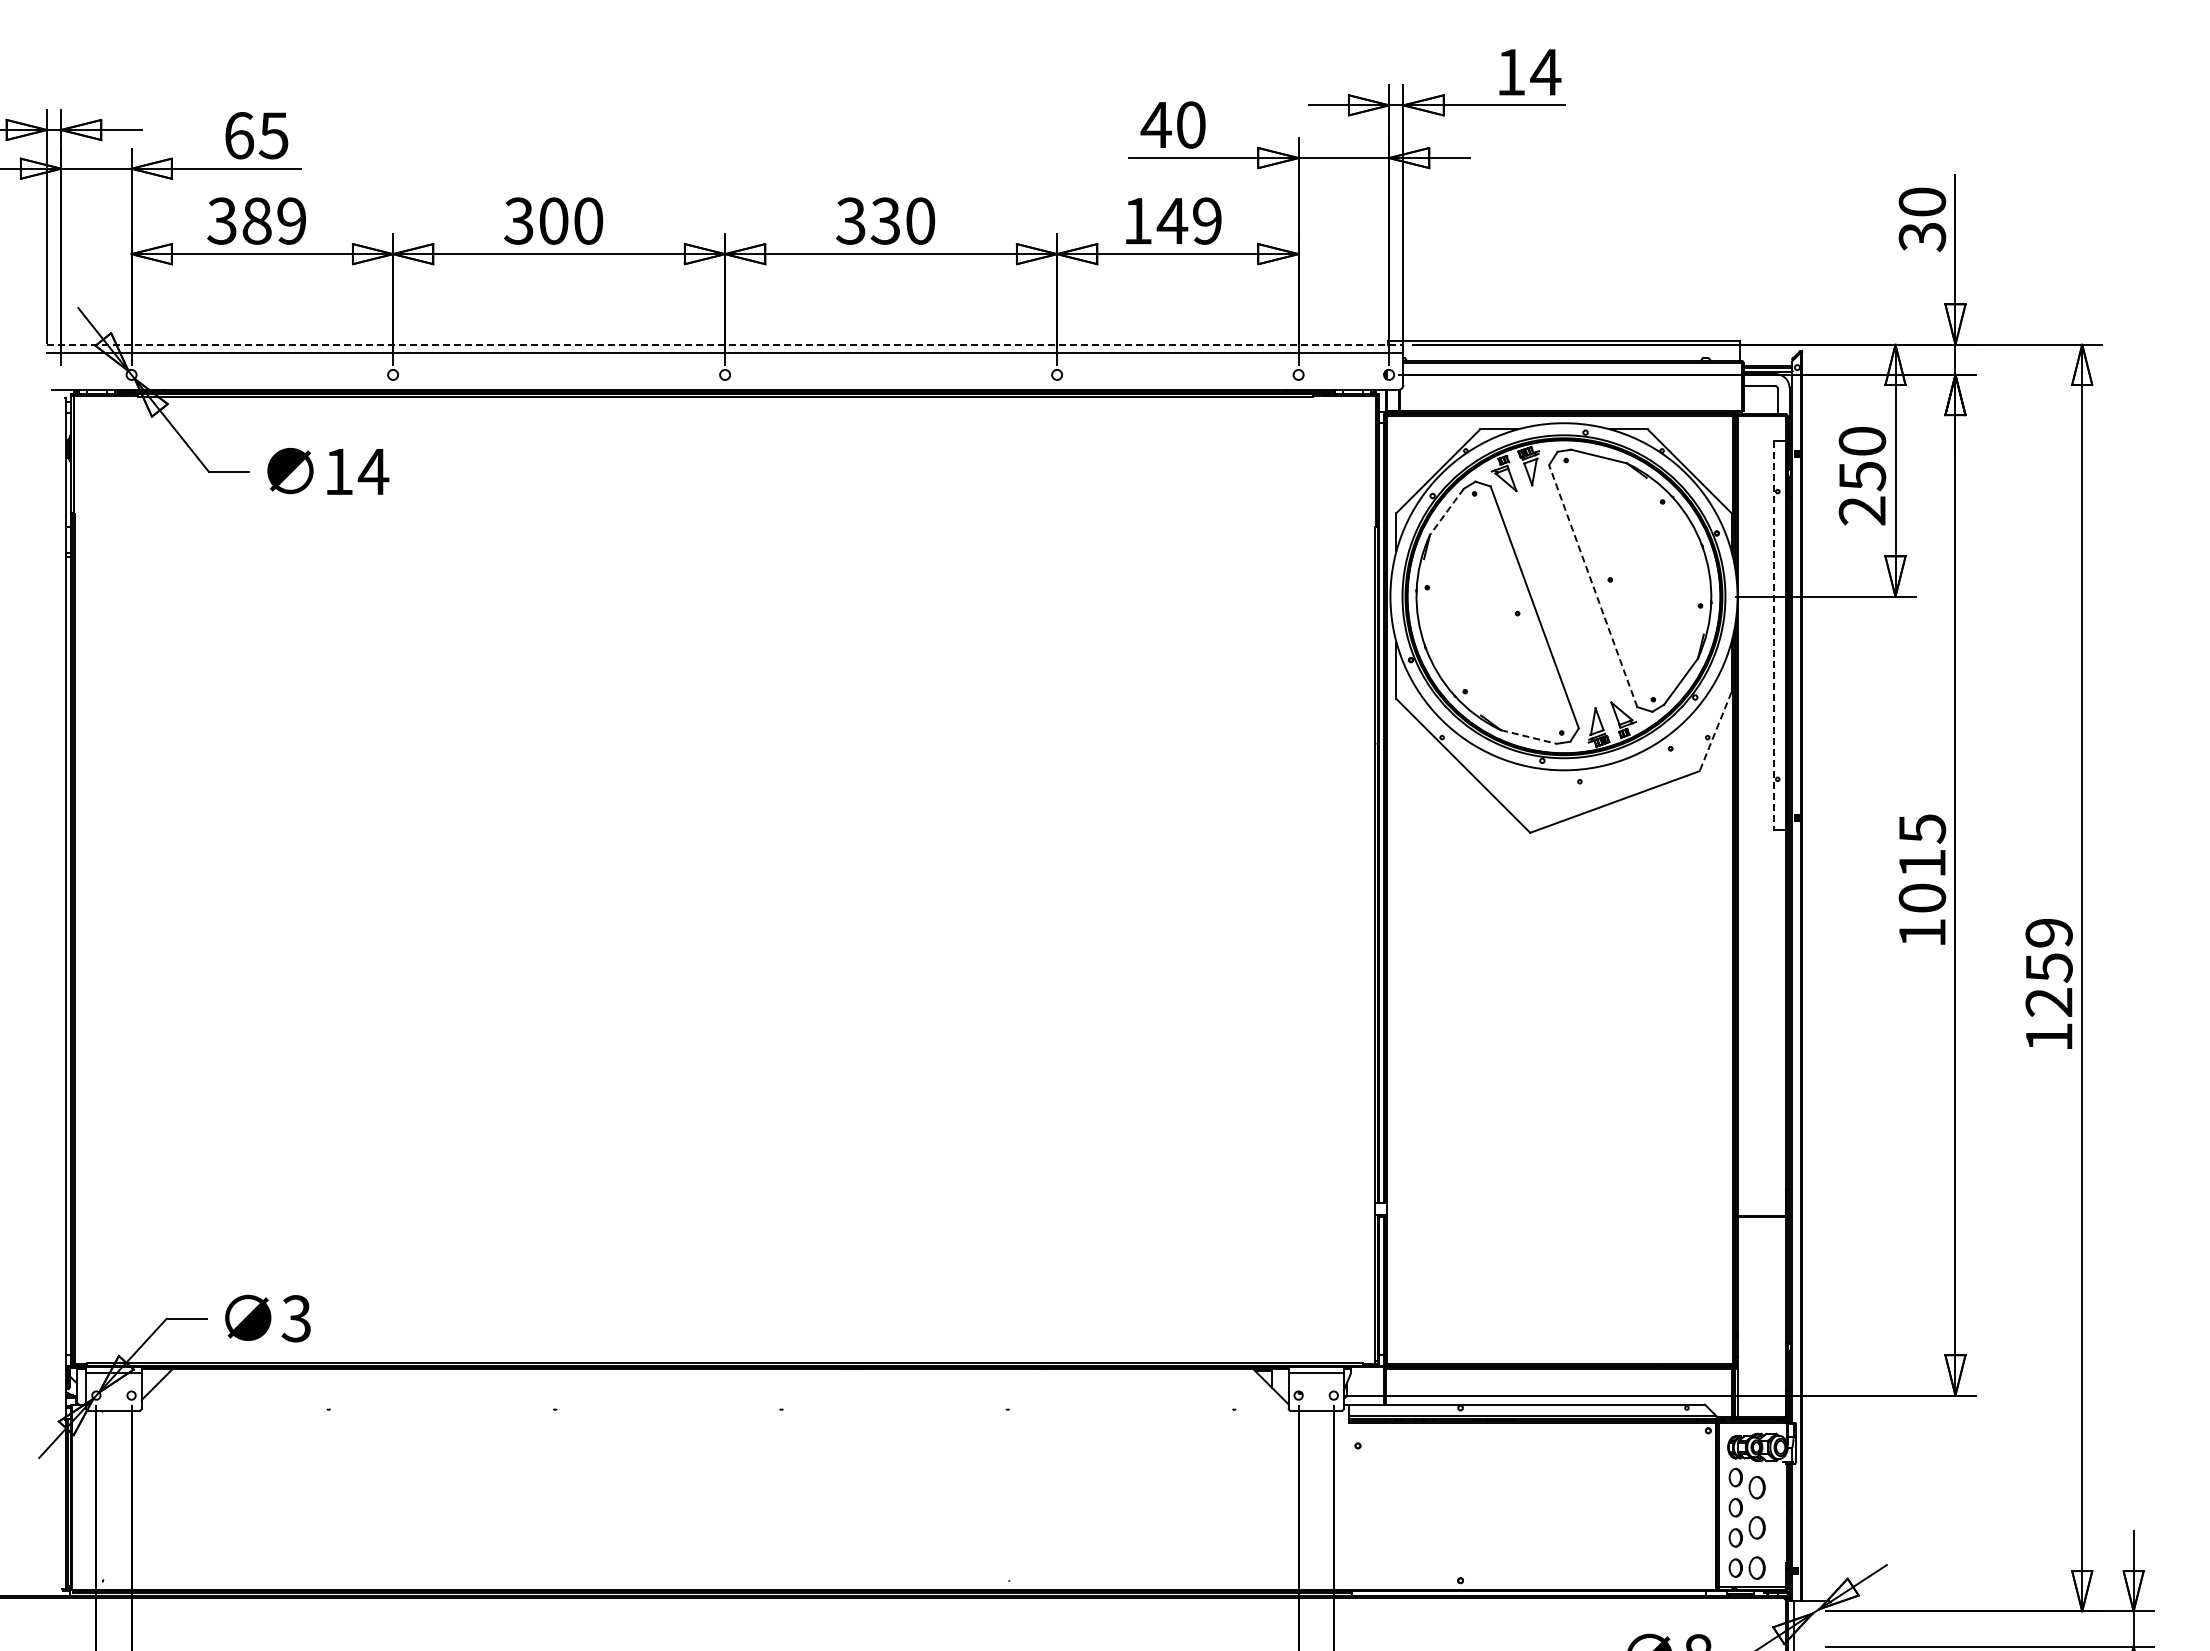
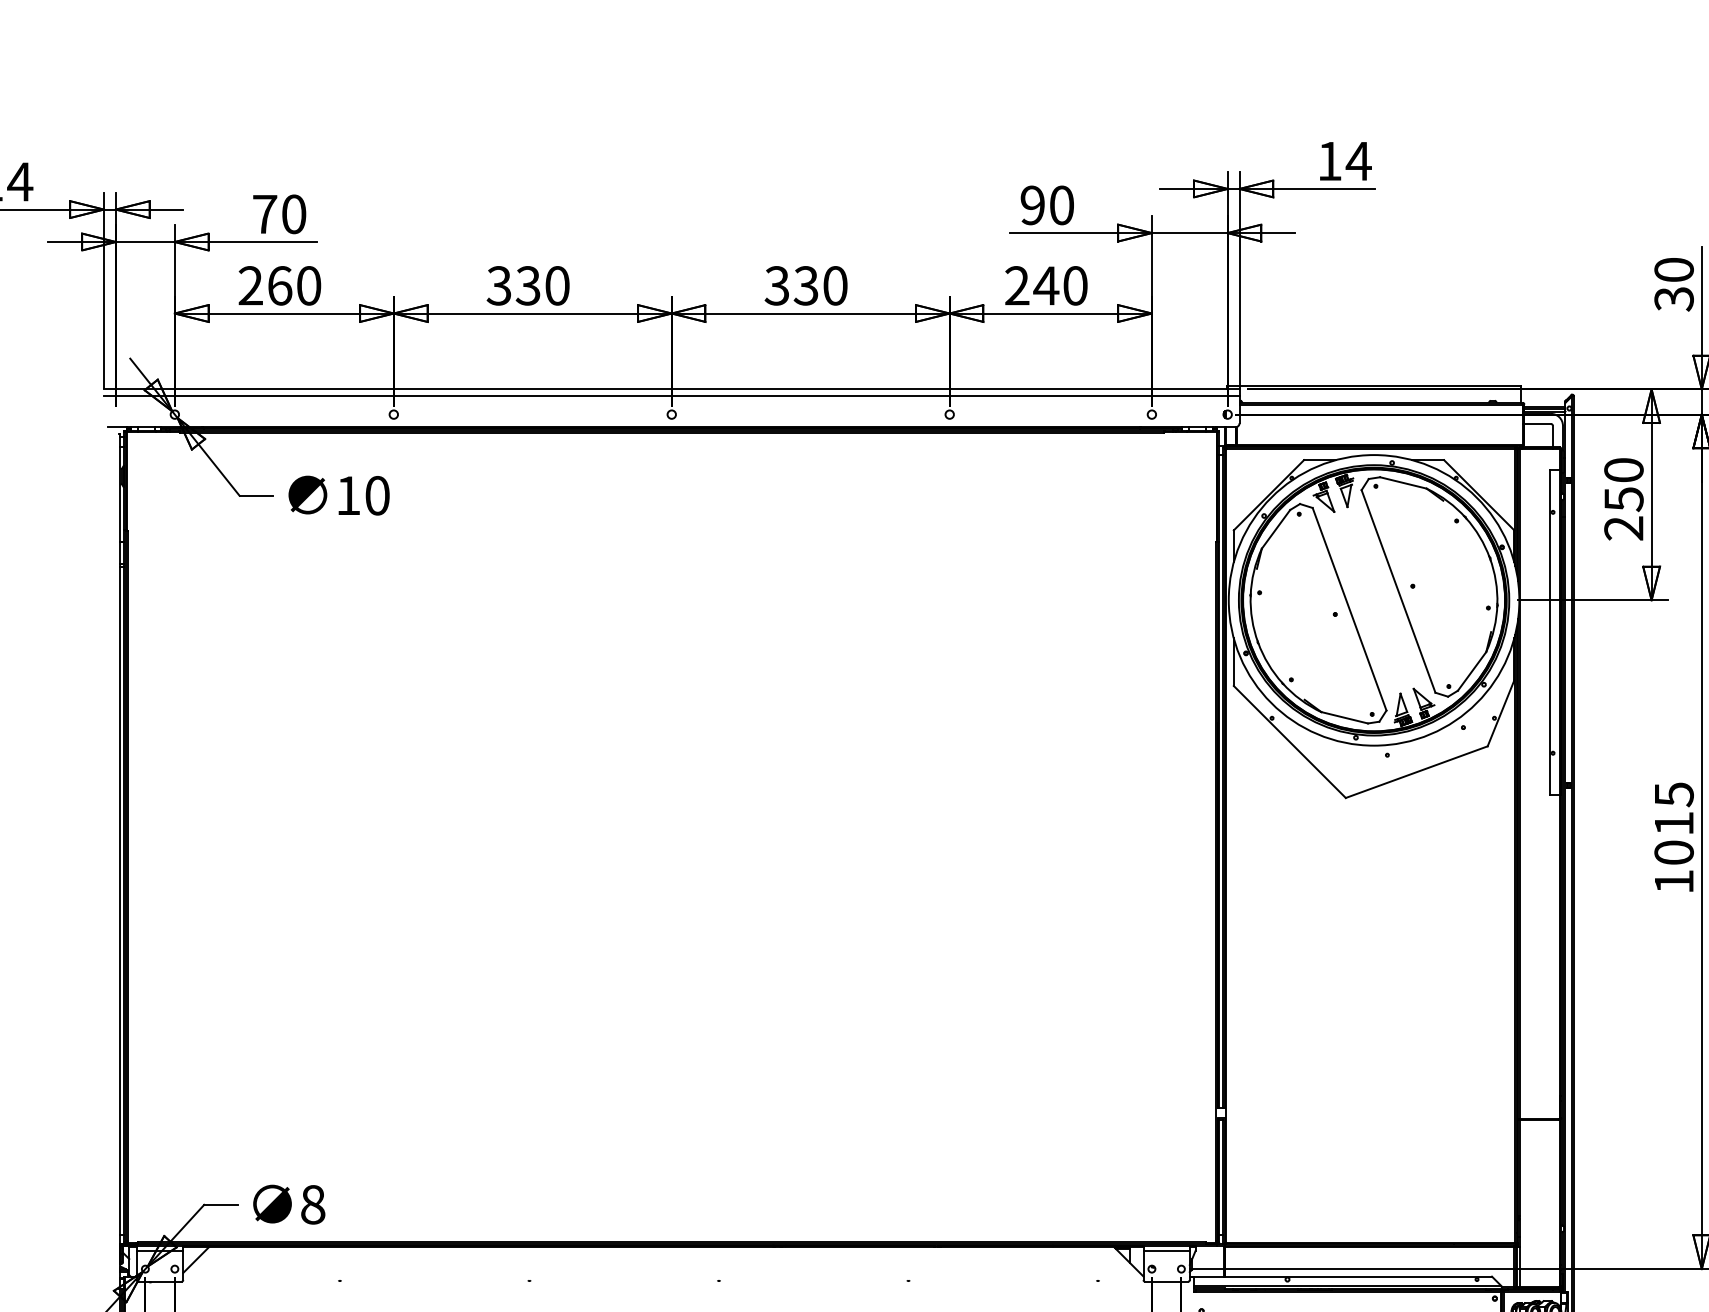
text: (1155, 124) -> (1032, 204), 40 -> 90
text: (256, 135) -> (279, 214), 65 -> 70
text: (256, 220) -> (279, 285), 389 -> 260
text: (553, 220) -> (528, 285), 300 -> 330
text: (1172, 220) -> (1046, 285), 149 -> 240
line: (725, 344) -> (672, 389), dashed -> solid
text: (373, 471) -> (377, 495), 14 -> 10
line: (1446, 511) -> (1275, 528), dashed -> solid
line: (1593, 586) -> (1398, 591), dashed -> solid
line: (1773, 636) -> (1549, 633), dashed -> solid
line: (1715, 732) -> (1500, 713), dashed -> solid
line: (1528, 737) -> (1344, 718), dashed -> solid
text: (296, 1318) -> (312, 1204), 3 -> 8

